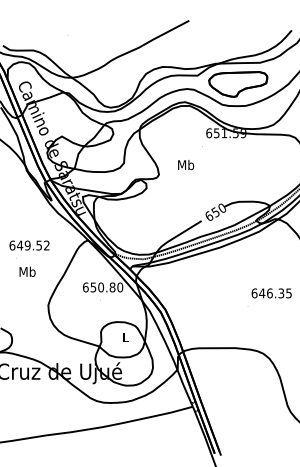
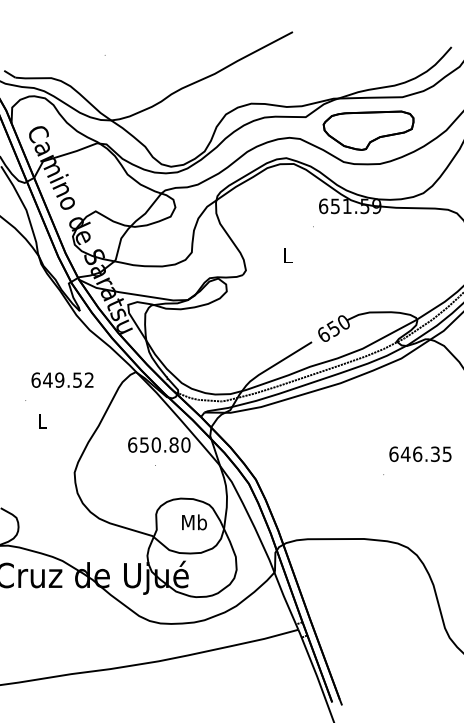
text: (186, 165) -> (288, 256), Mb -> L
text: (29, 245) -> (62, 380), moved
text: (27, 271) -> (42, 420), Mb -> L
text: (125, 337) -> (194, 522), L -> Mb

